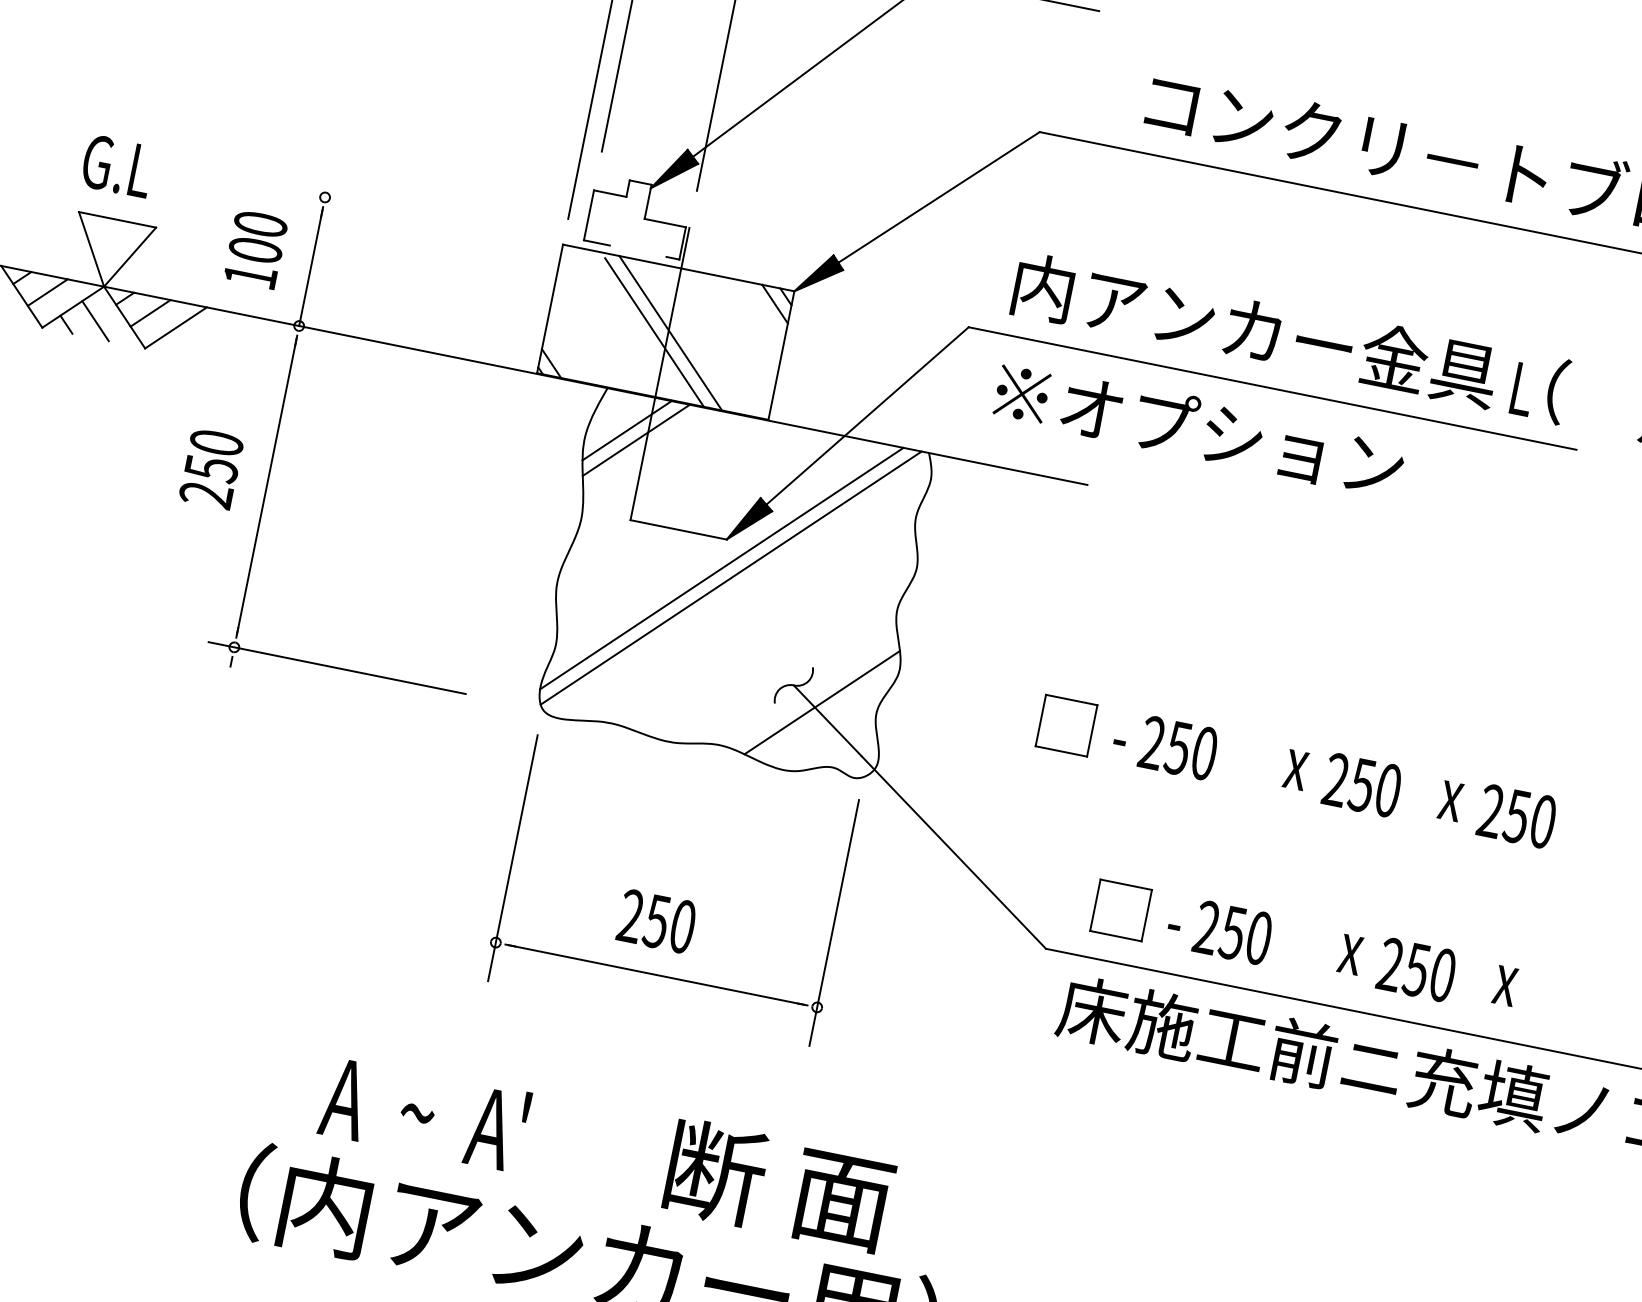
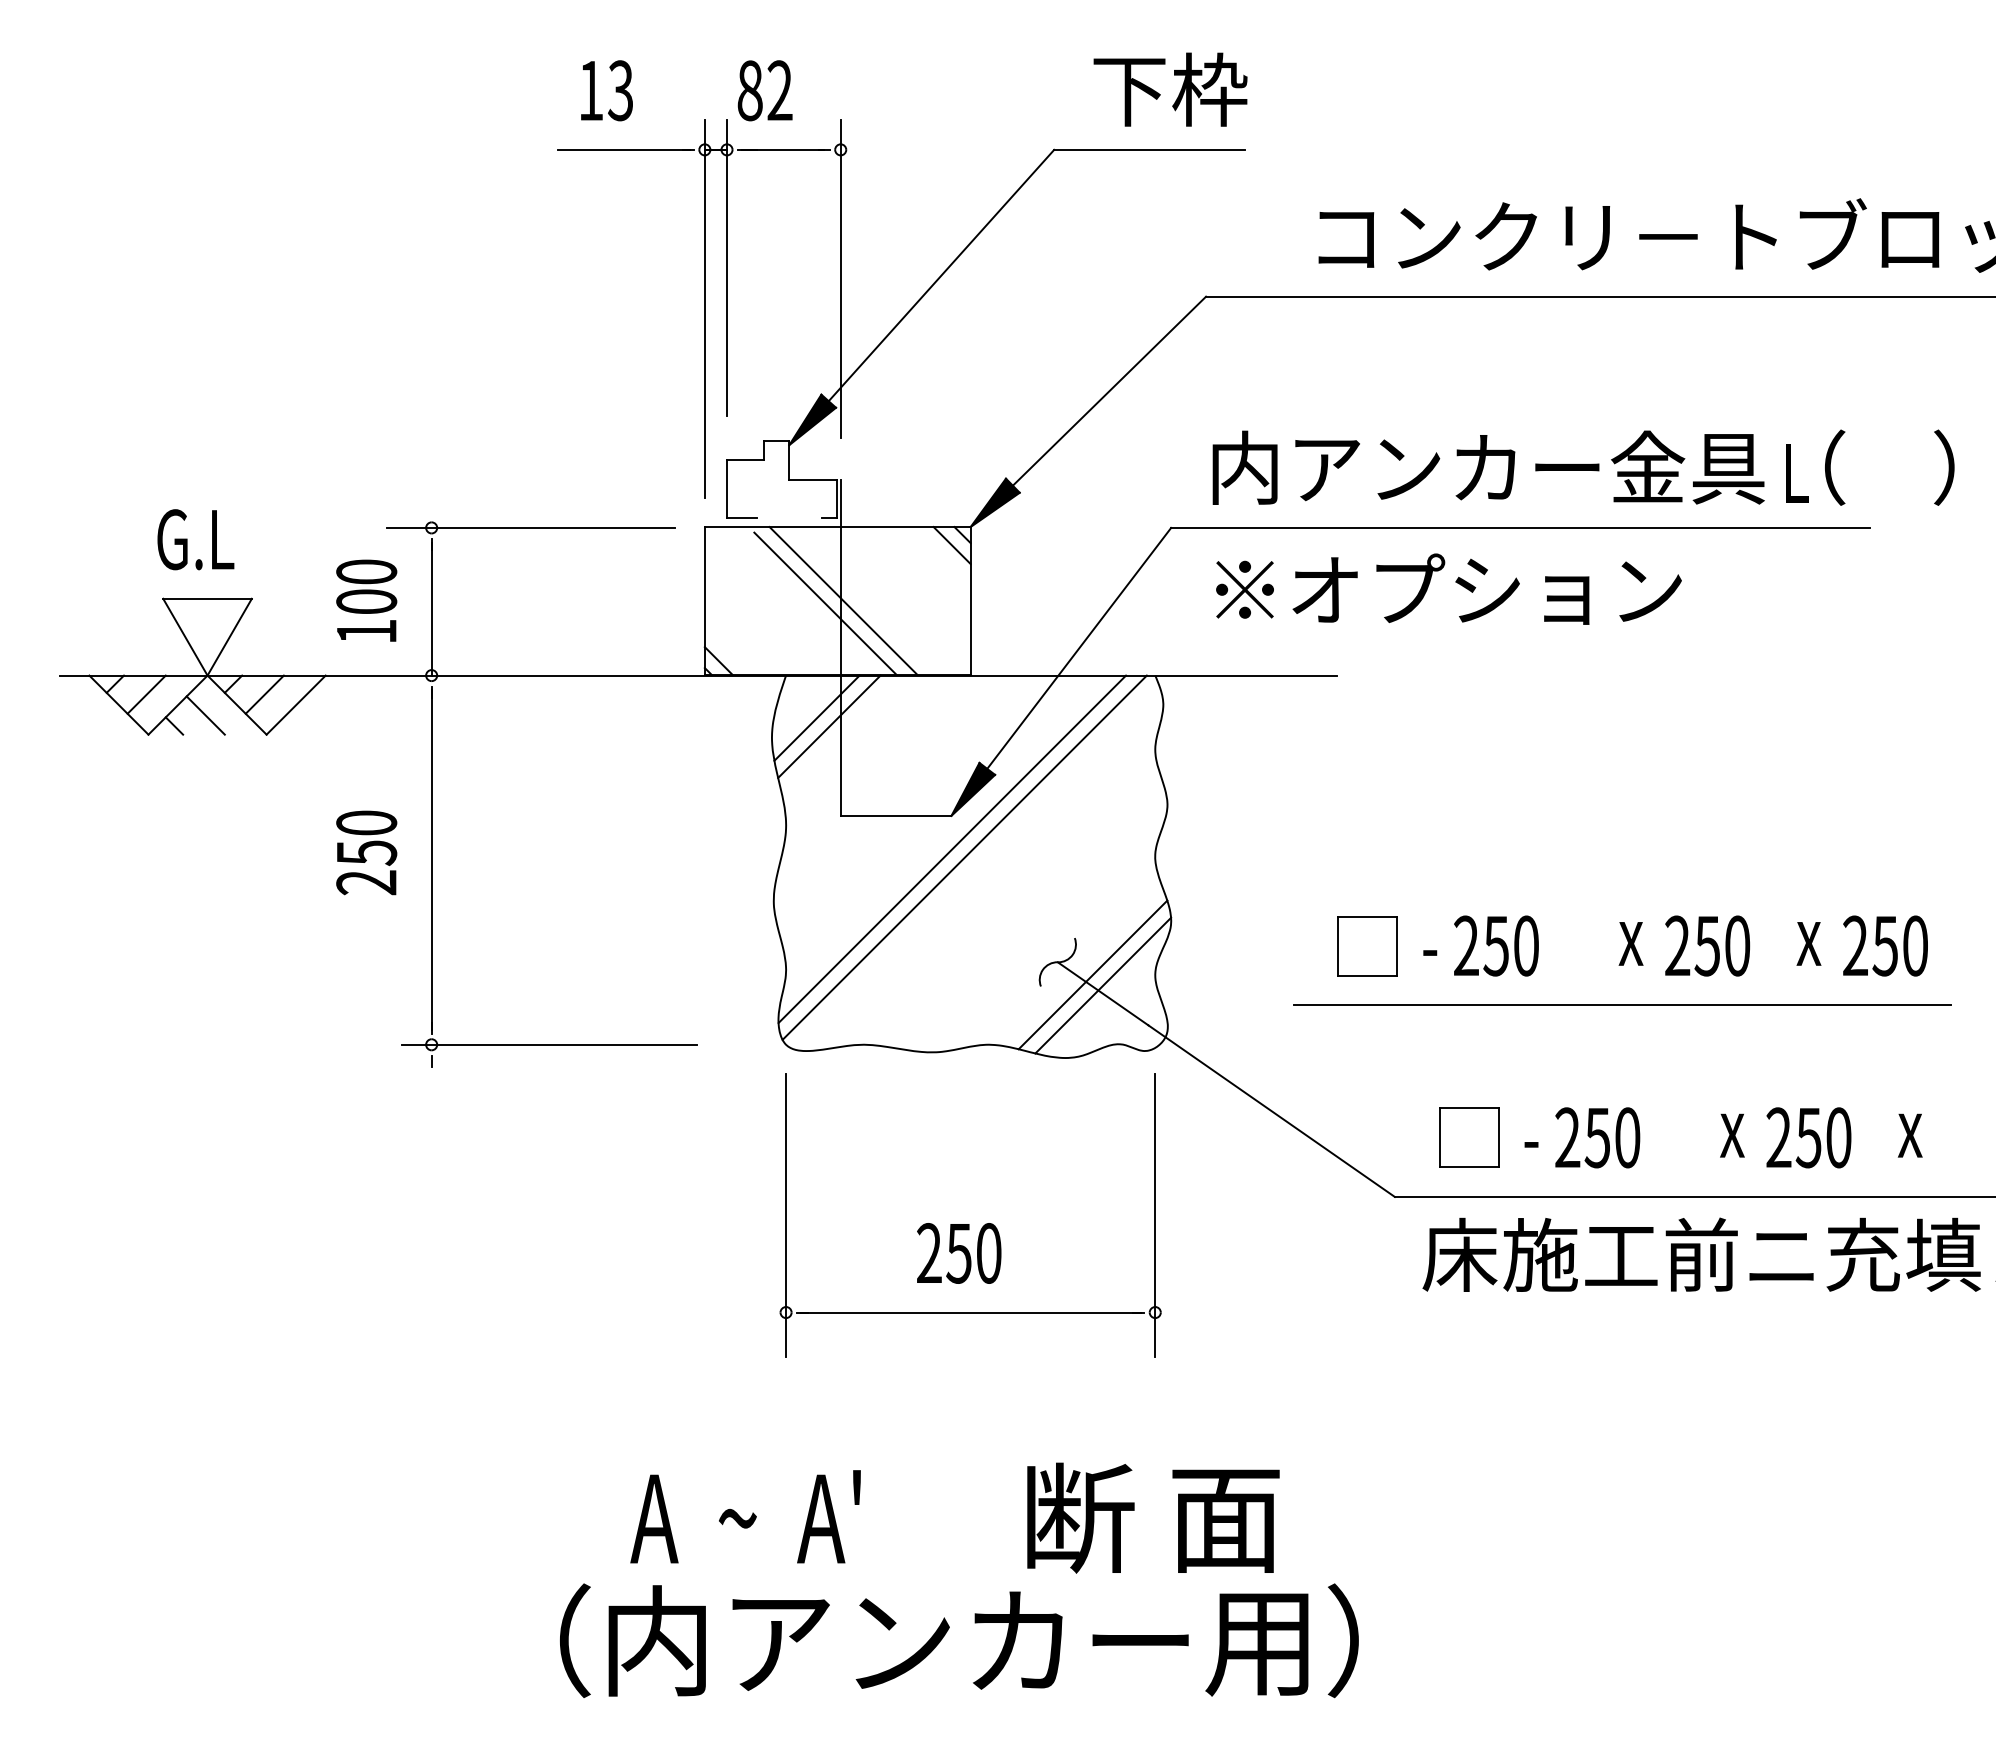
line: (411, 214) -> (530, 527), added
line: (829, 713) -> (1103, 985), added
line: (1277, 821) -> (1622, 1004), added

